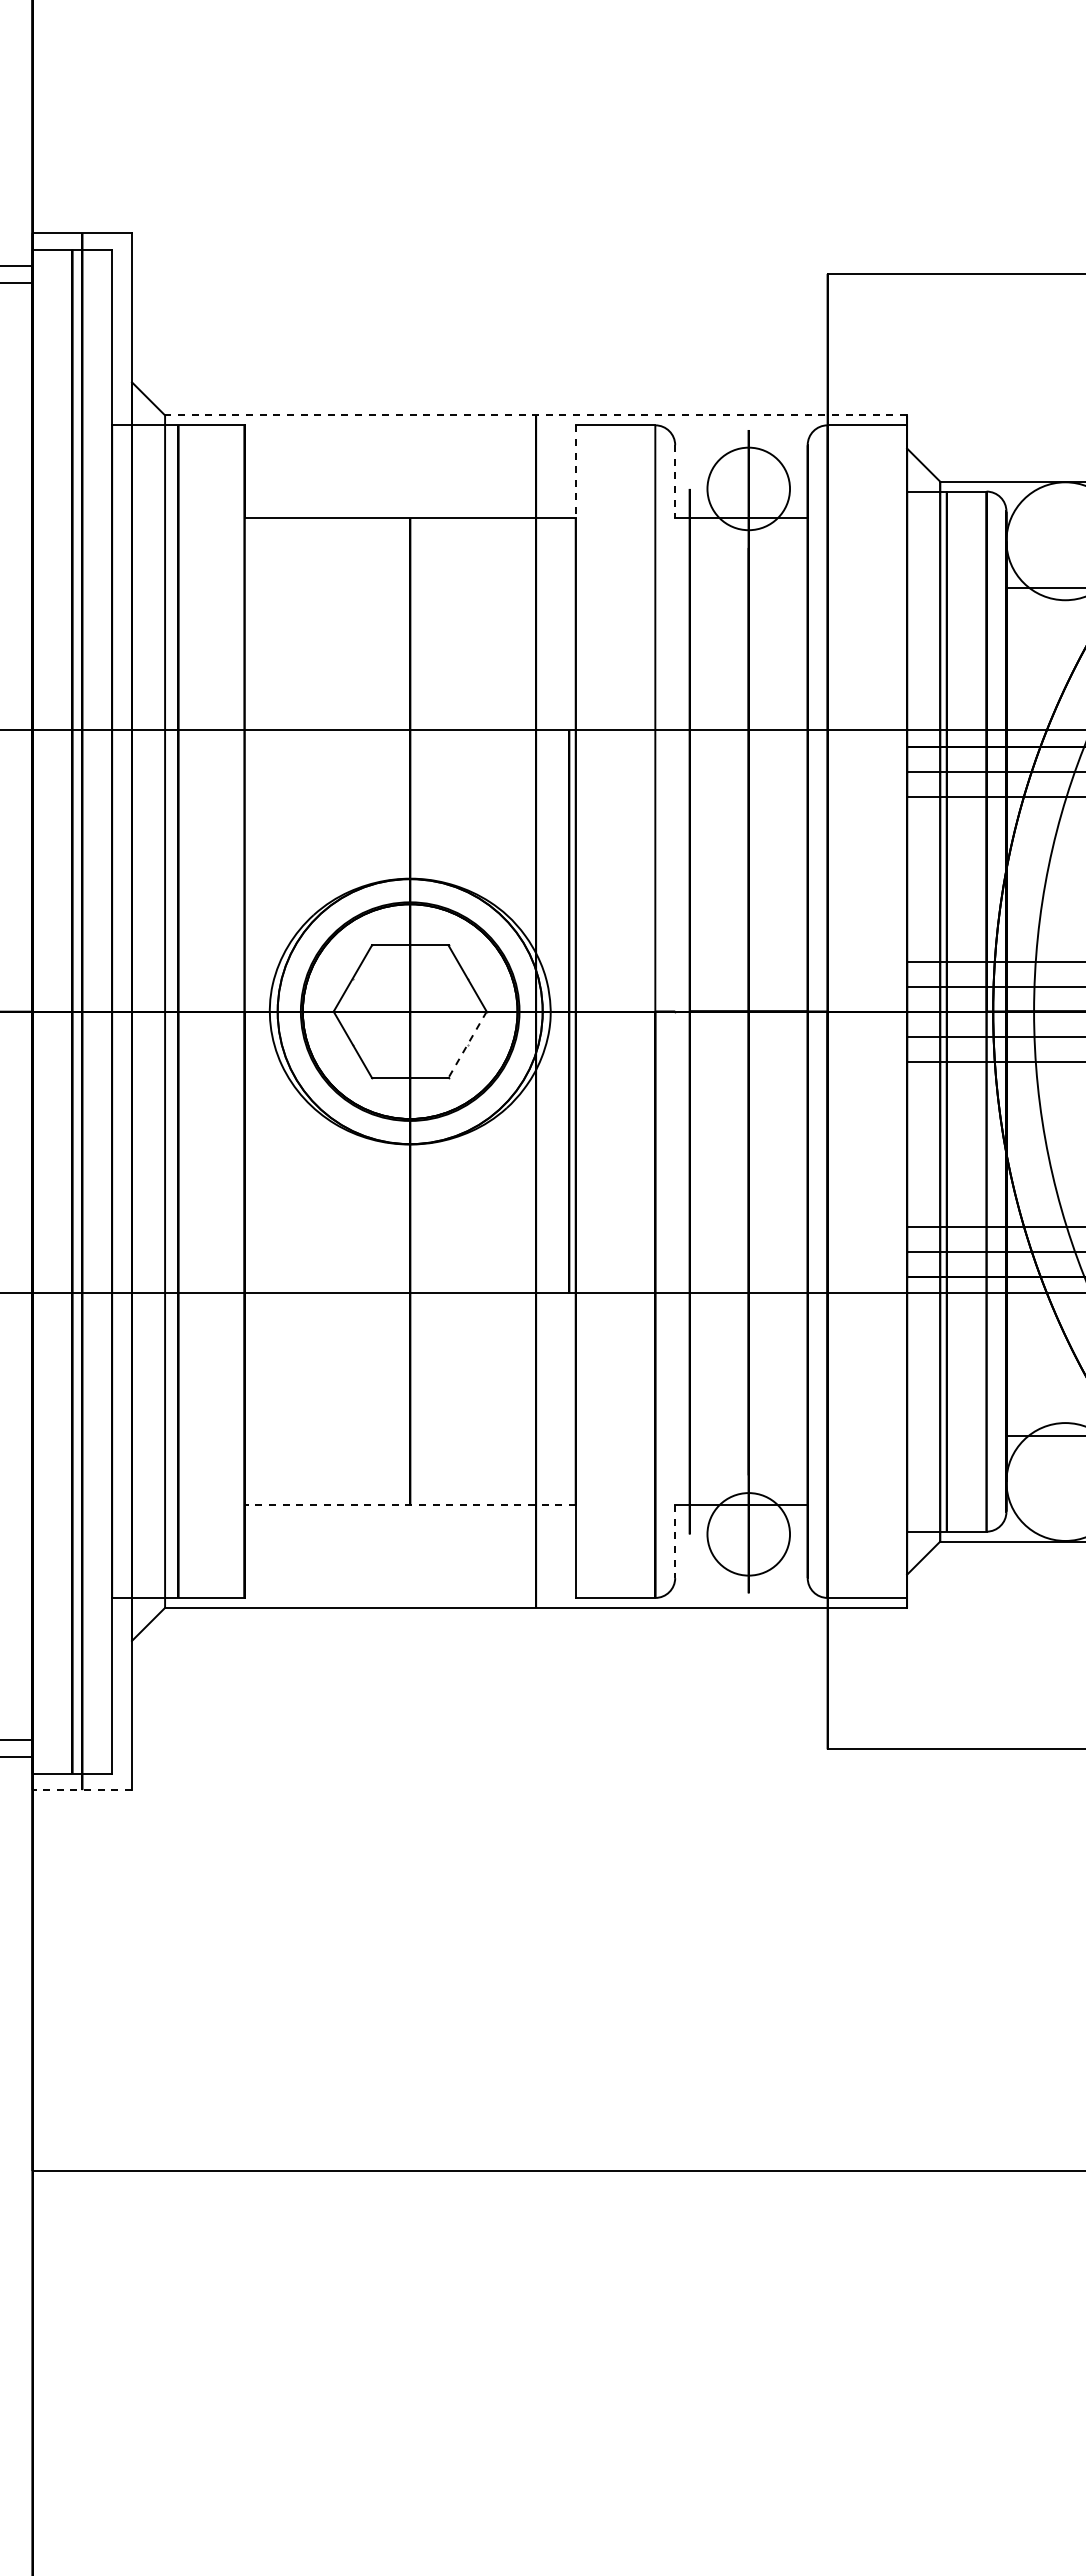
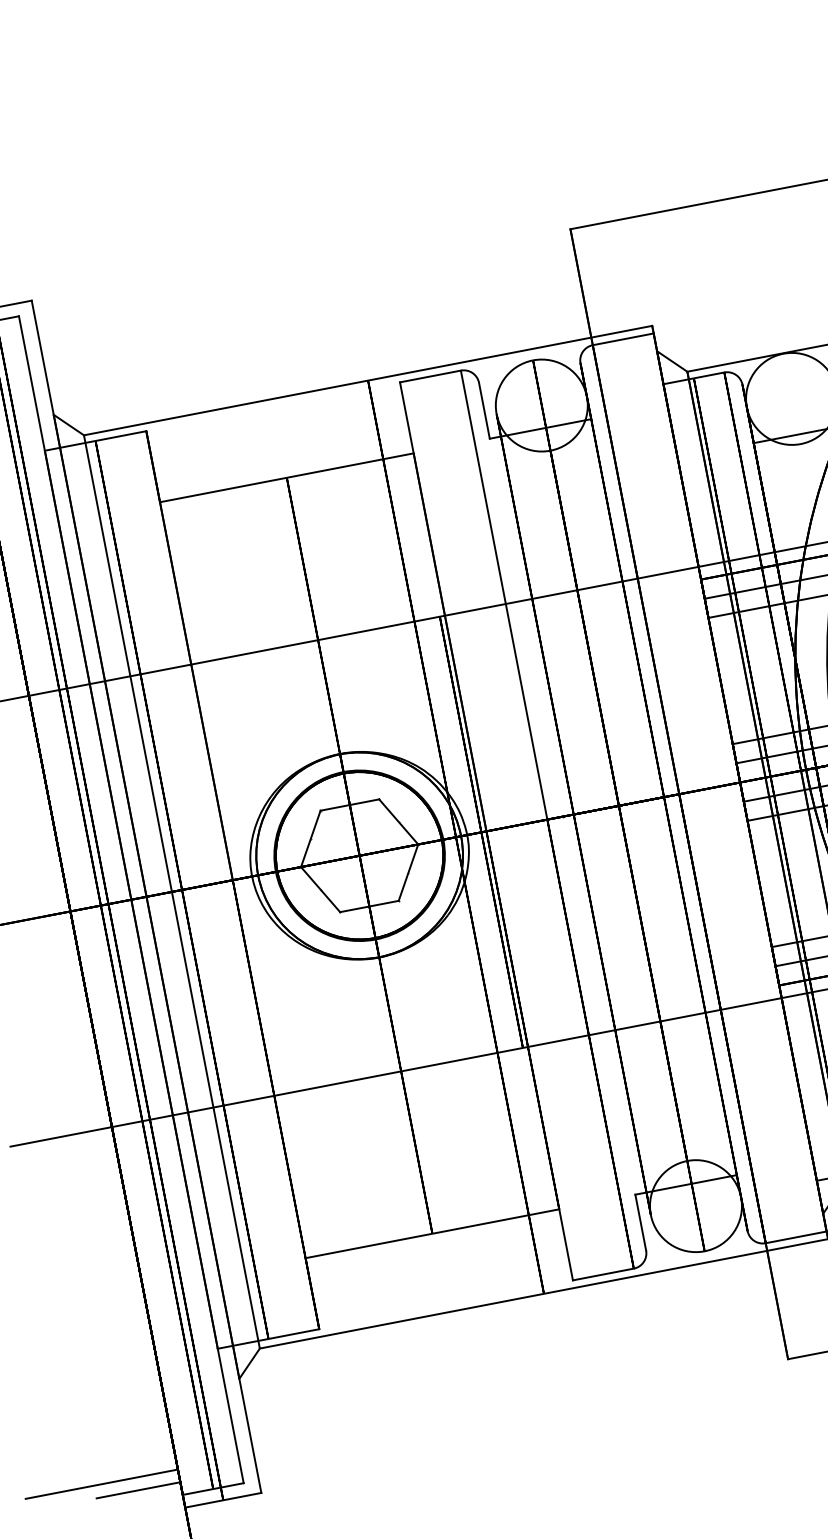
line: (536, 415) -> (368, 380), dashed -> solid
line: (575, 472) -> (406, 418), dashed -> solid
line: (675, 482) -> (484, 411), dashed -> solid
circle: (748, 488) -> (541, 405), size x1.43
line: (467, 1045) -> (408, 873), dashed -> solid
line: (410, 1505) -> (432, 1233), dashed -> solid
circle: (748, 1534) -> (695, 1206), size x1.43
line: (675, 1542) -> (641, 1223), dashed -> solid
line: (82, 1790) -> (223, 1500), dashed -> solid

